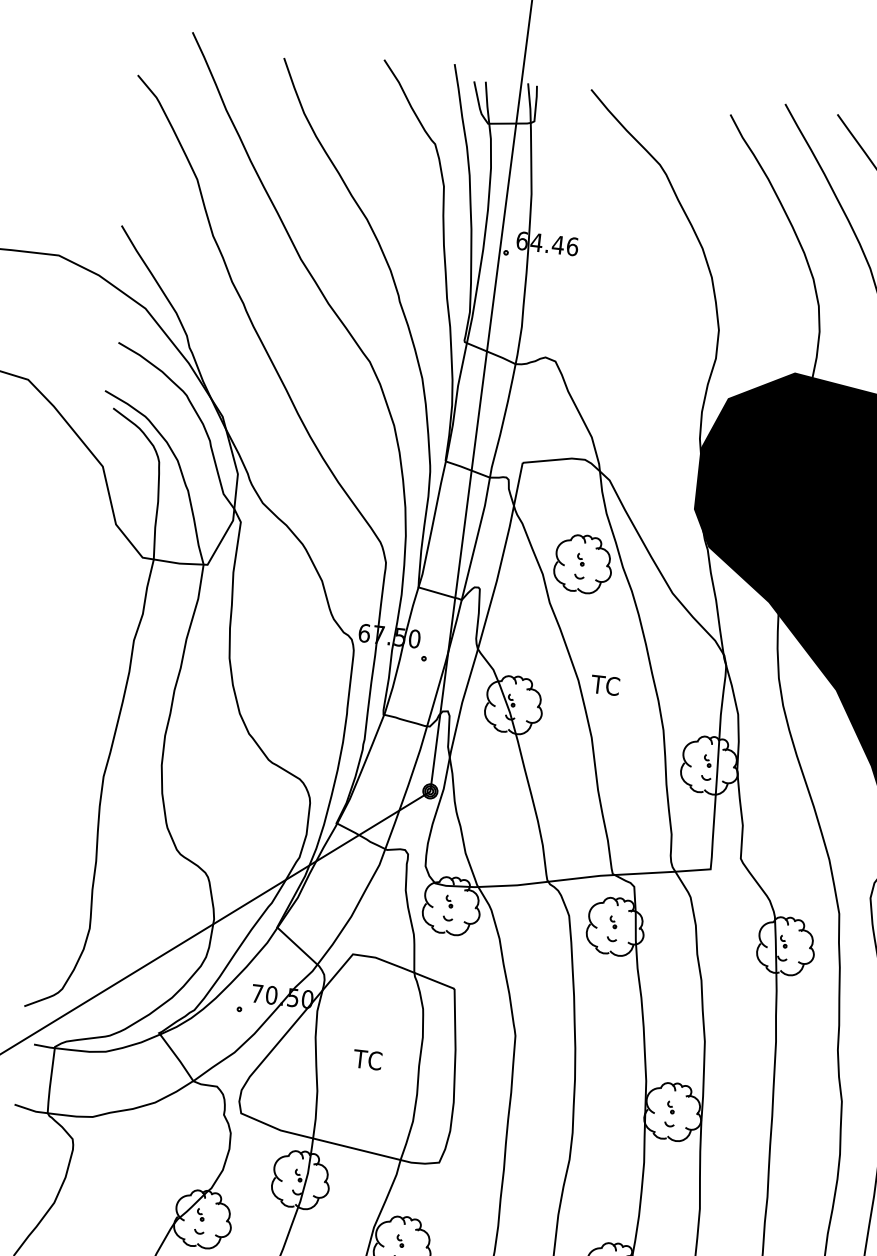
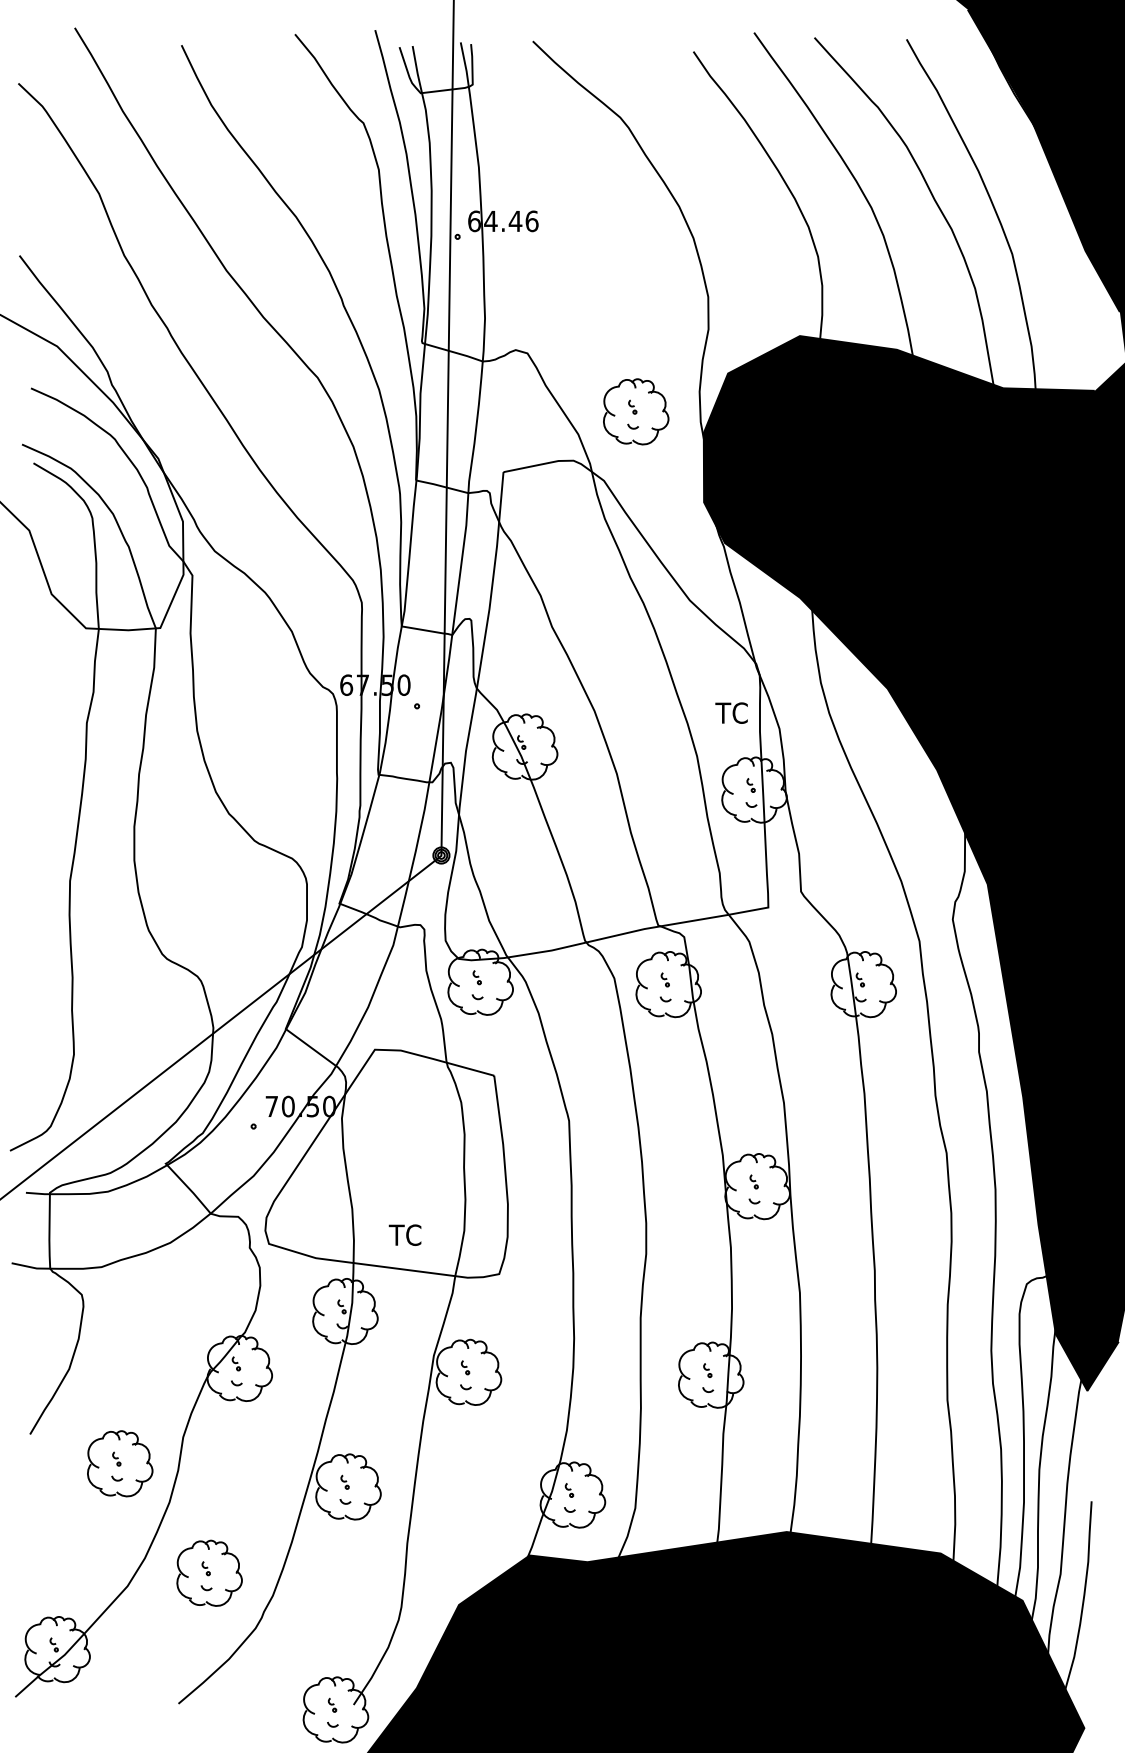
part: (583, 563) -> (636, 411), moved
text: (605, 684) -> (731, 712), moved
text: (367, 1059) -> (404, 1234), moved

